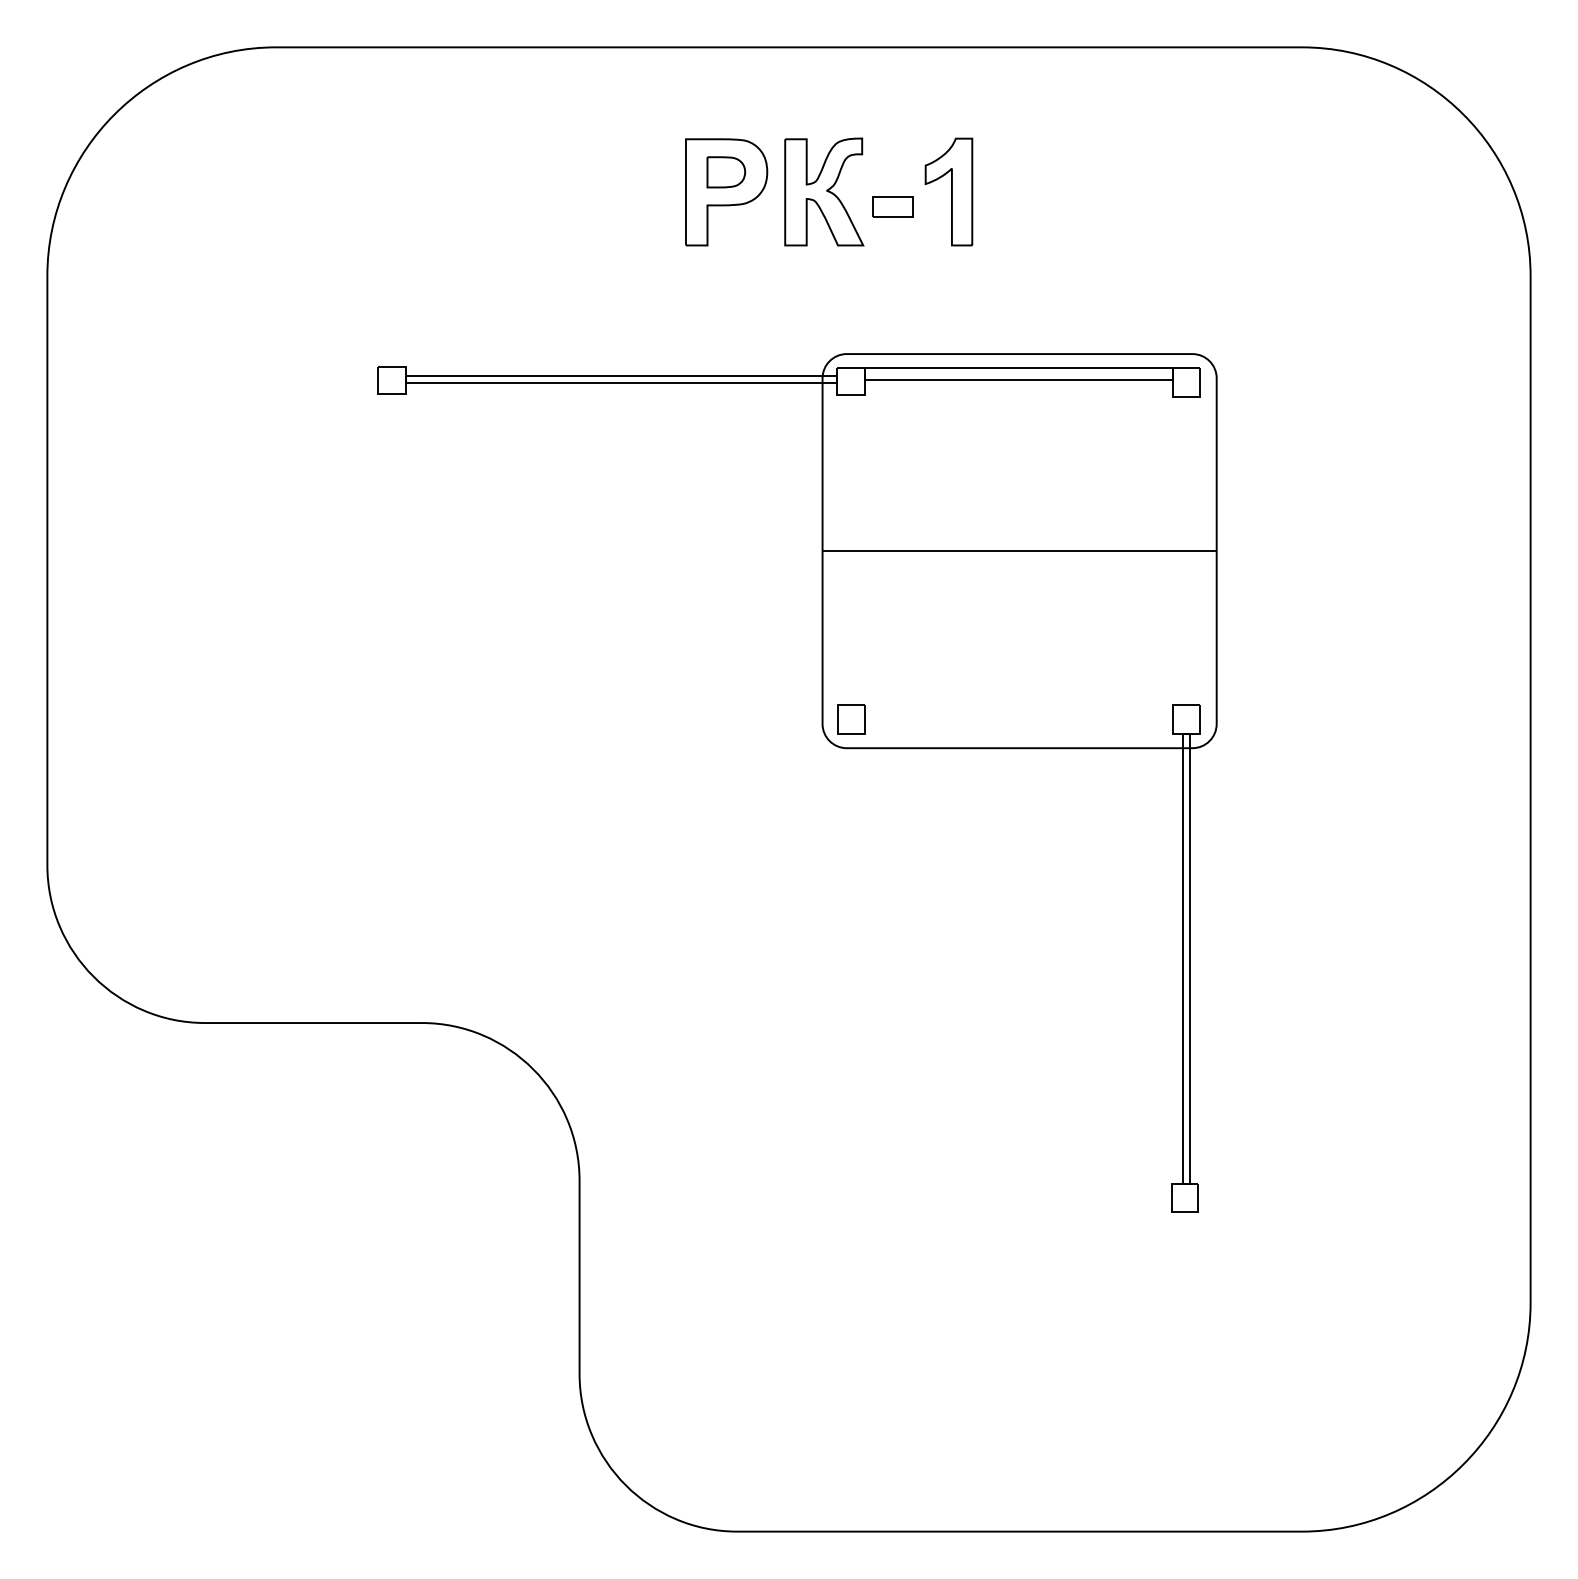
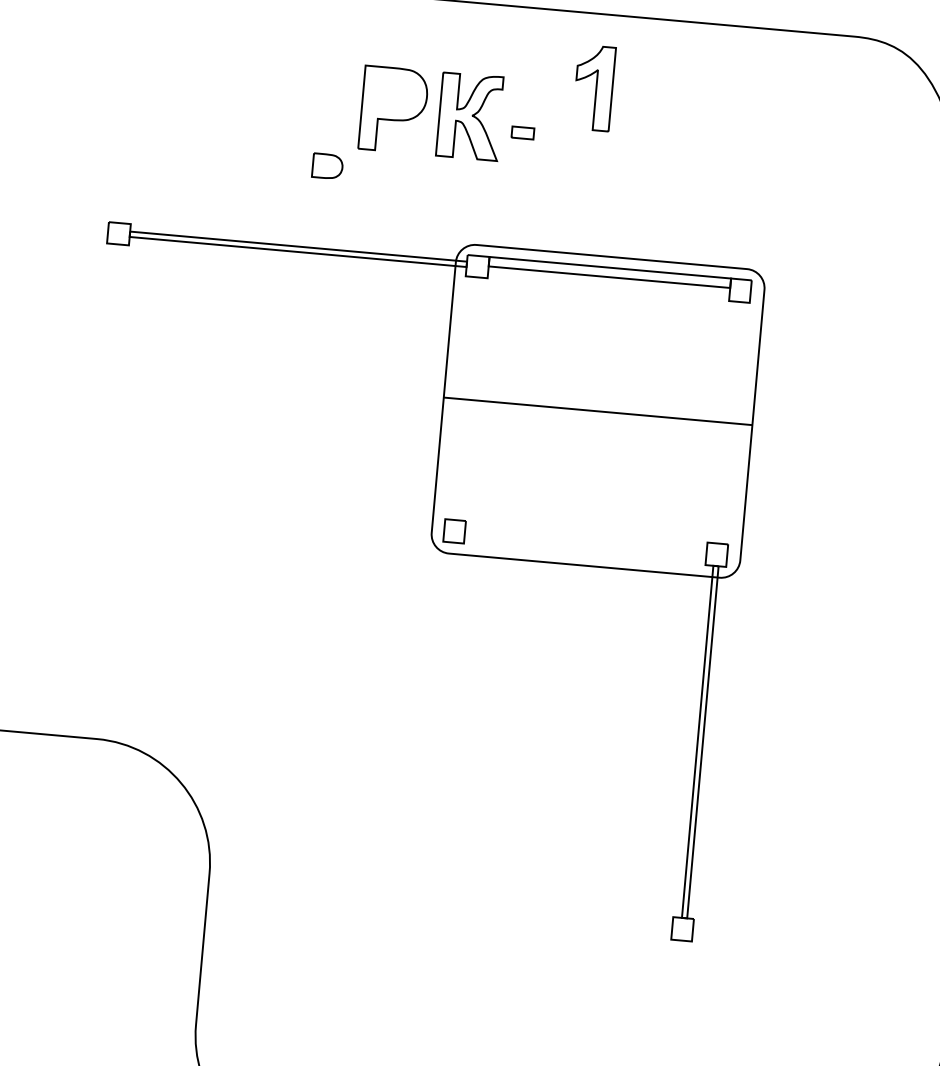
part: (726, 172) -> (327, 166), moved
part: (948, 191) -> (593, 87), moved
part: (892, 206) -> (522, 132), size x0.7

